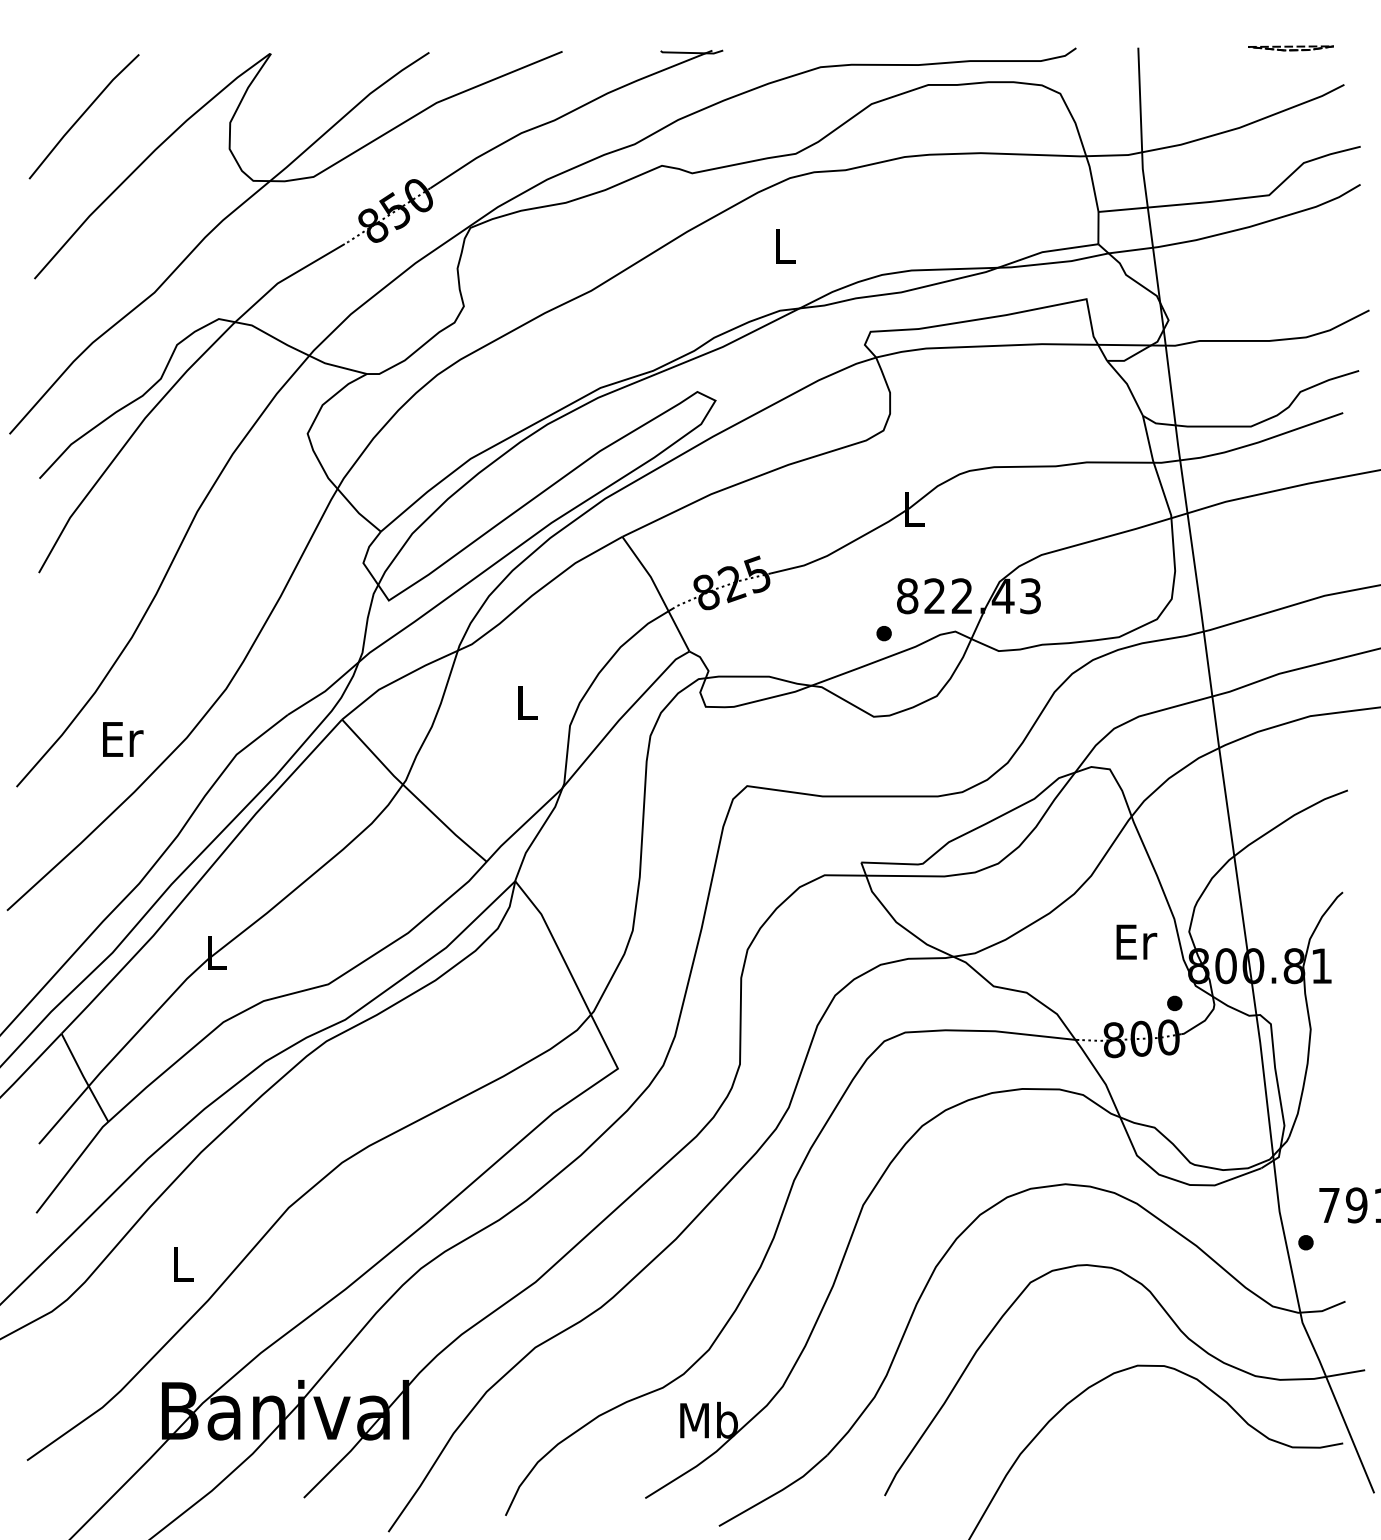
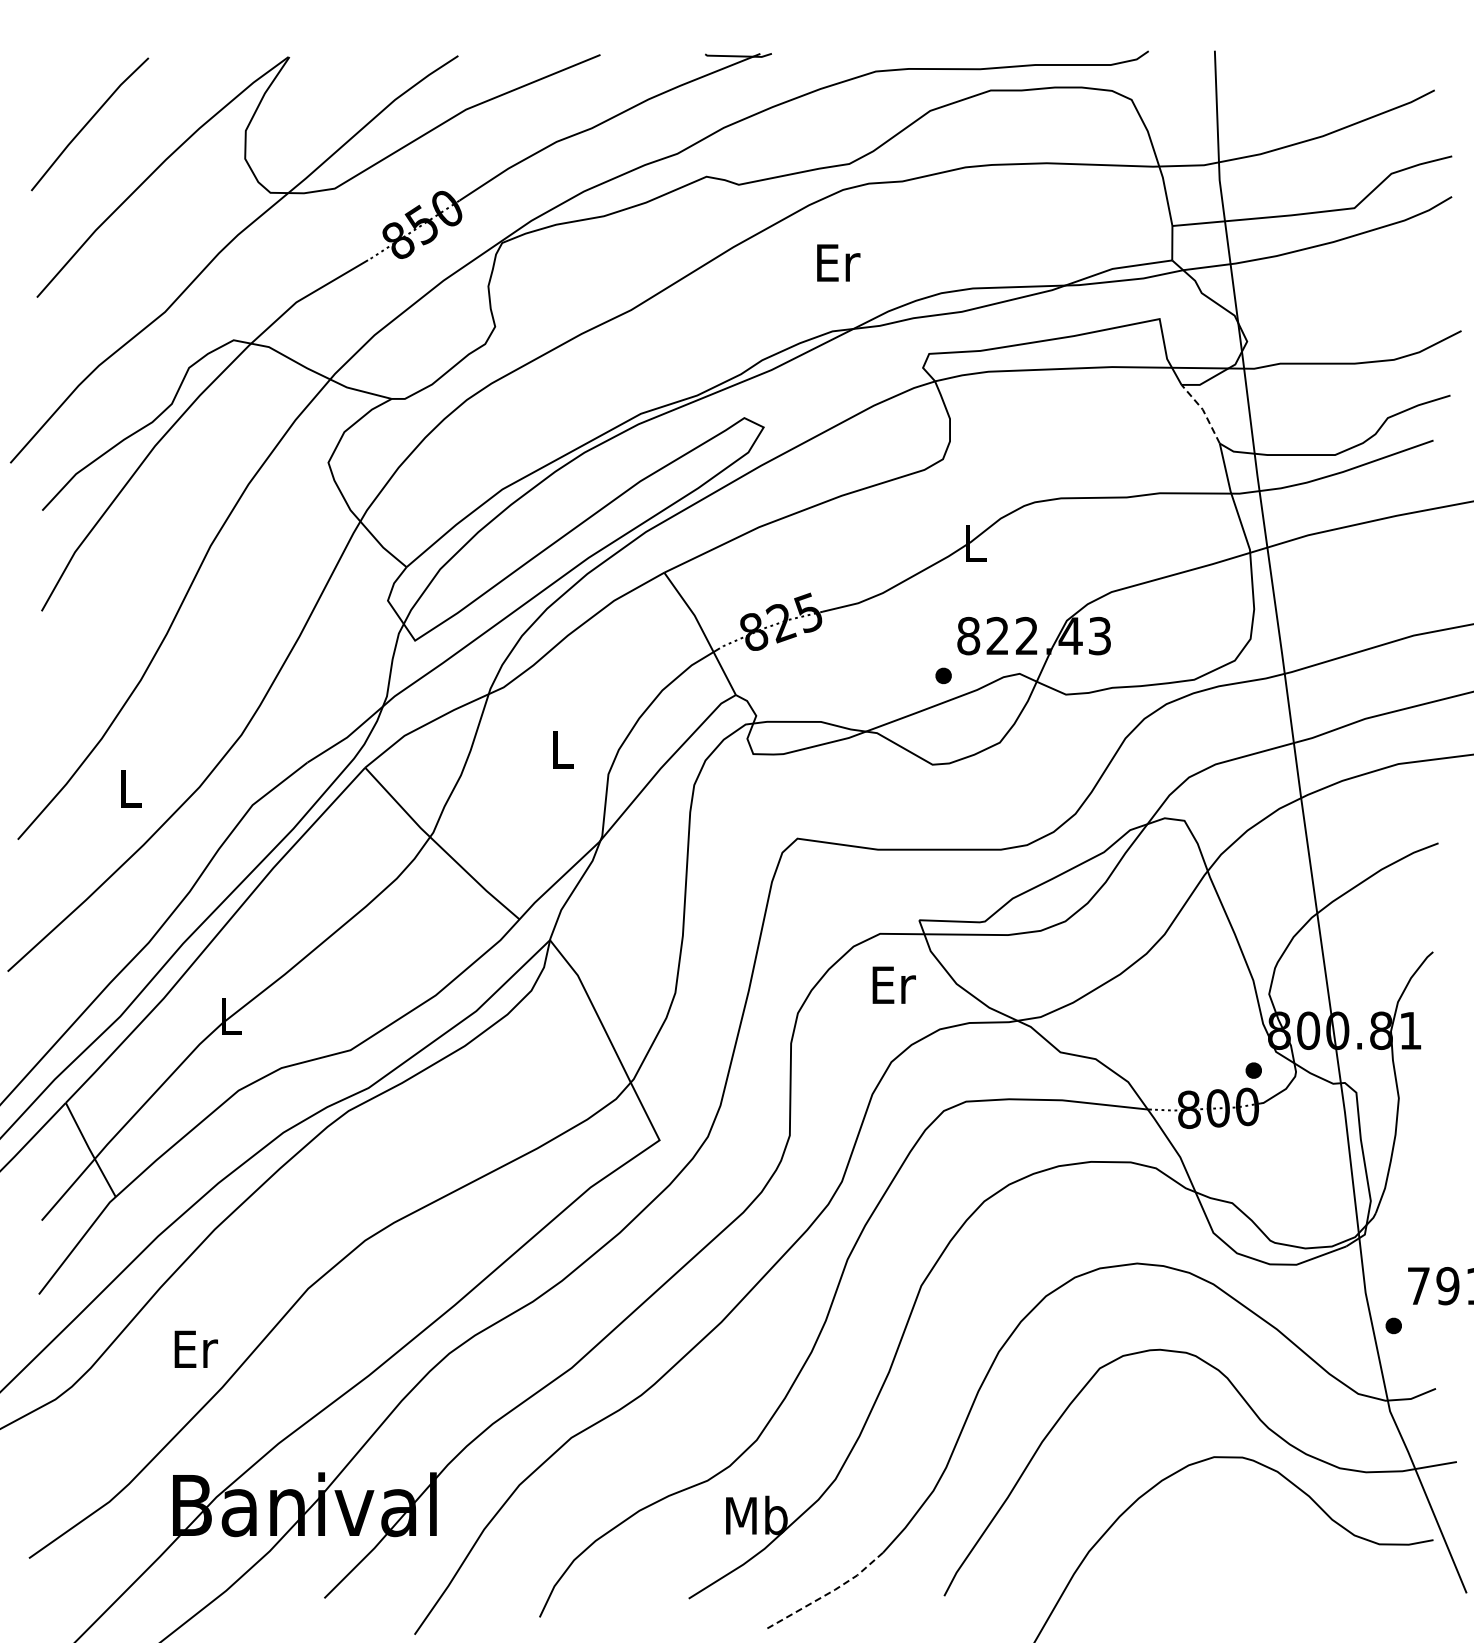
part: (1290, 48) -> (1377, 51), removed
text: (785, 246) -> (838, 262), L -> Er
line: (1127, 385) -> (1203, 411), solid -> dashed
text: (123, 739) -> (131, 788), Er -> L
text: (1136, 941) -> (893, 984), moved
text: (183, 1263) -> (196, 1348), L -> Er
line: (777, 1493) -> (829, 1593), solid -> dashed

